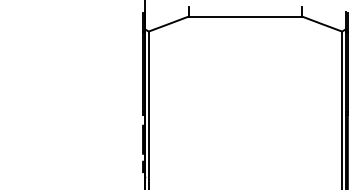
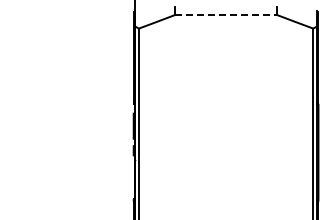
line: (245, 17) -> (226, 15), solid -> dashed

